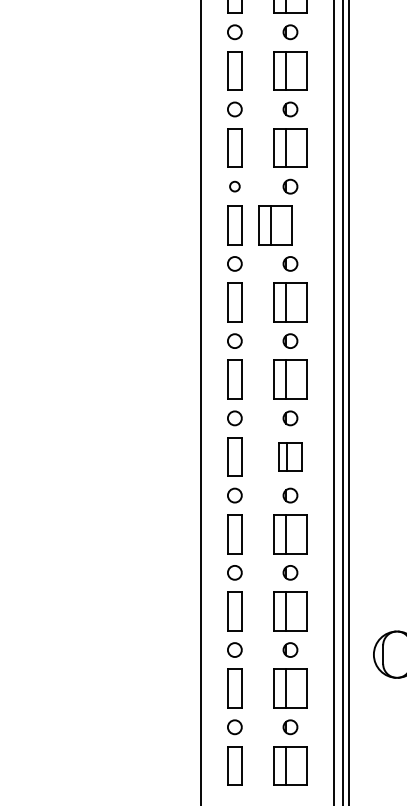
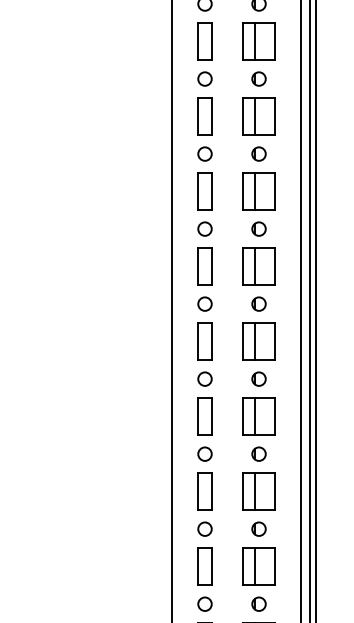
circle: (234, 186) -> (204, 228), size x1.43
part: (275, 225) -> (259, 266), moved
part: (290, 456) -> (259, 491), size x1.43

